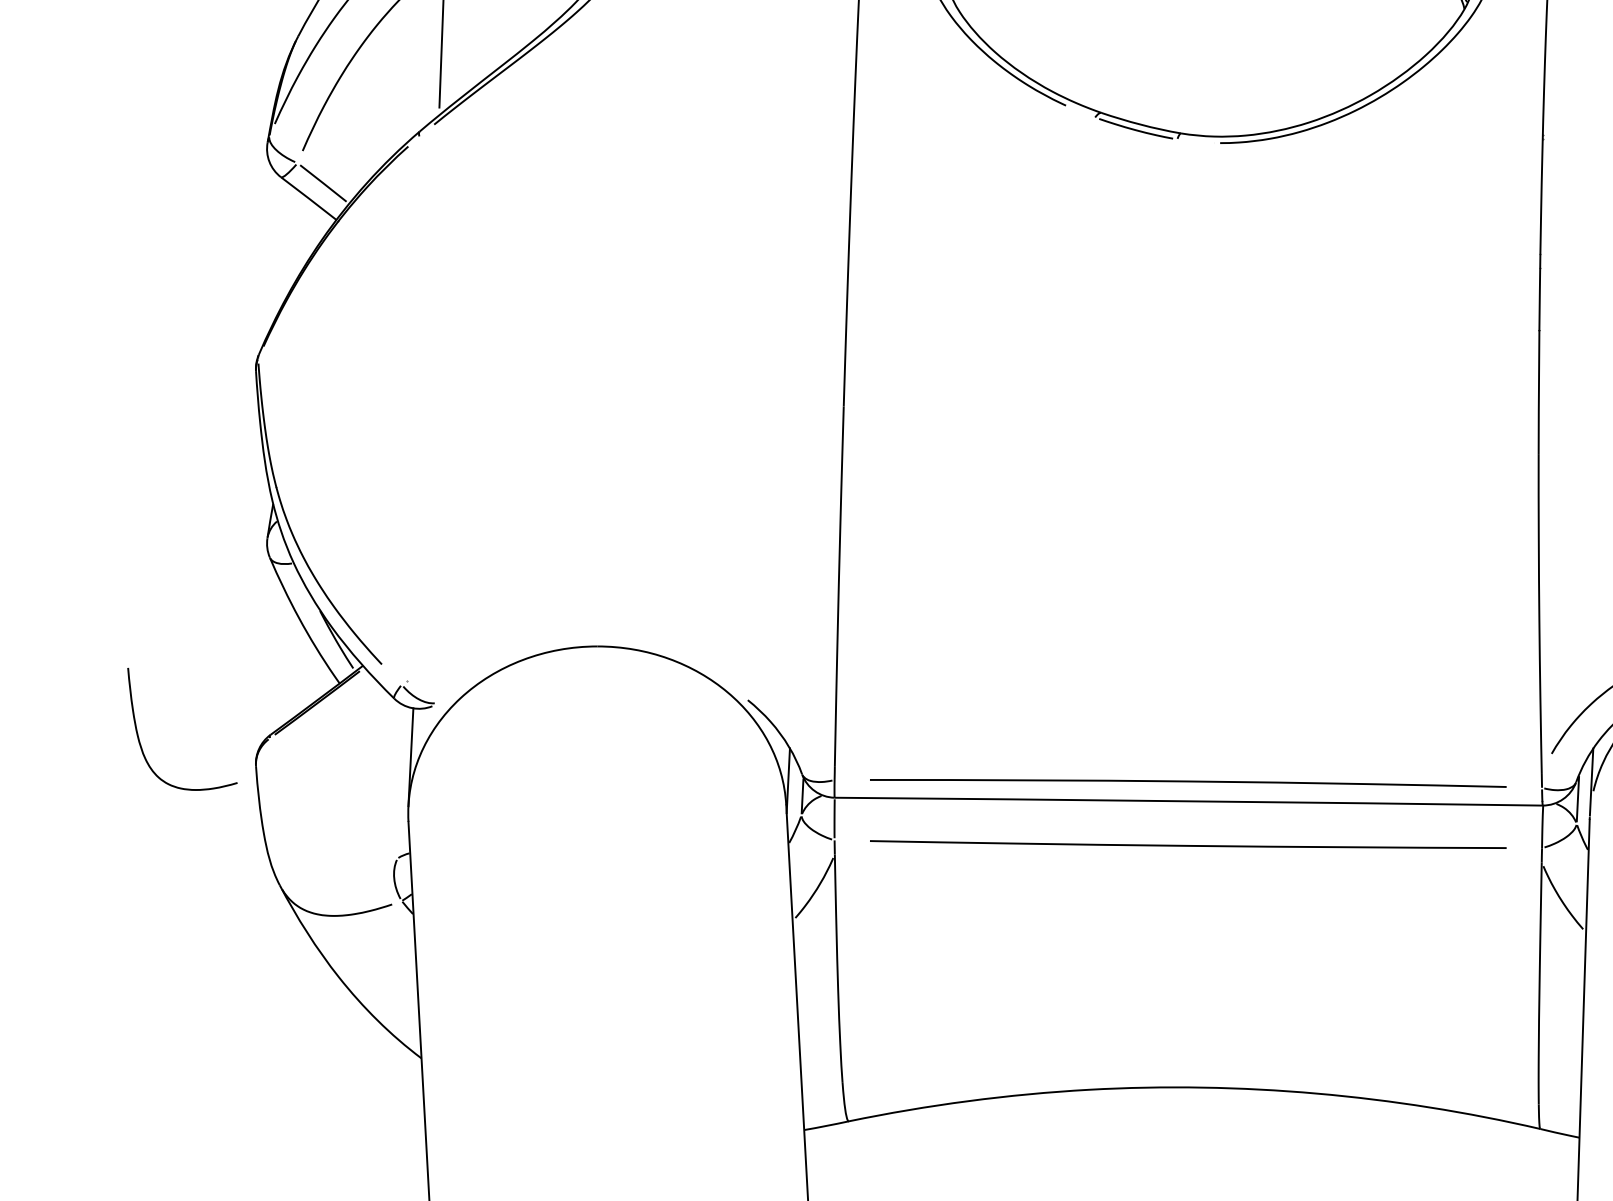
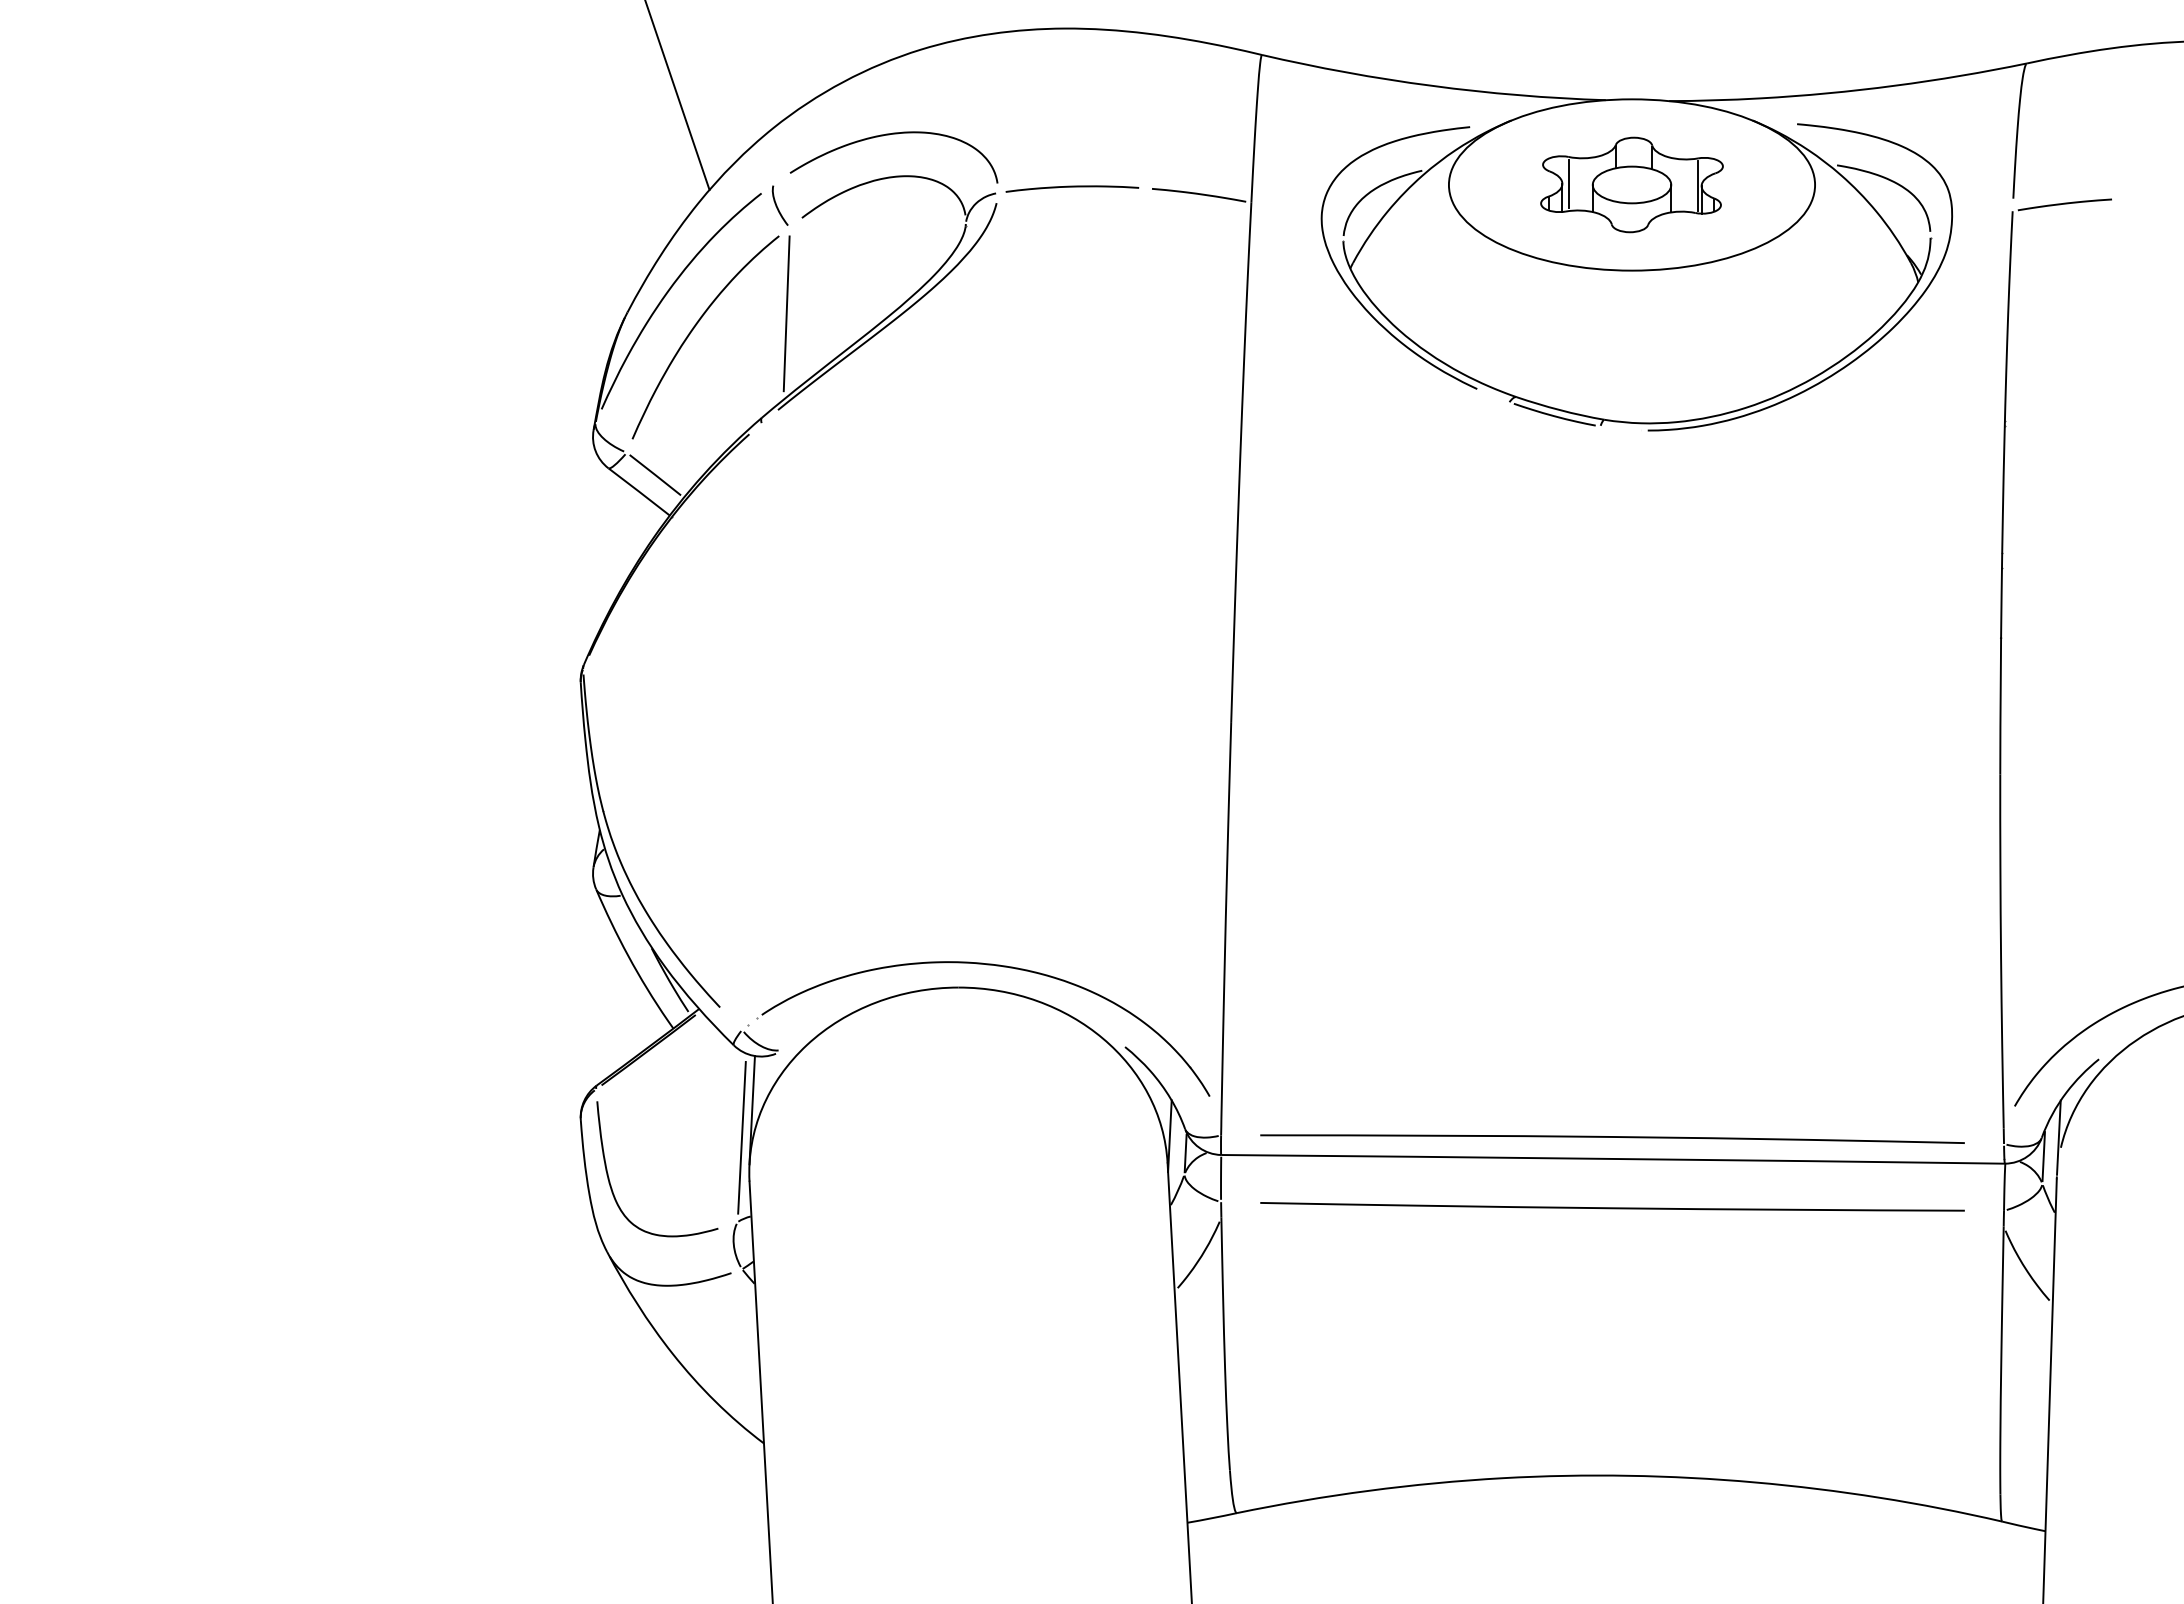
part: (622, 626) -> (986, 965), added
curve: (140, 740) -> (610, 1181), moved
line: (401, 781) -> (741, 1137), added

